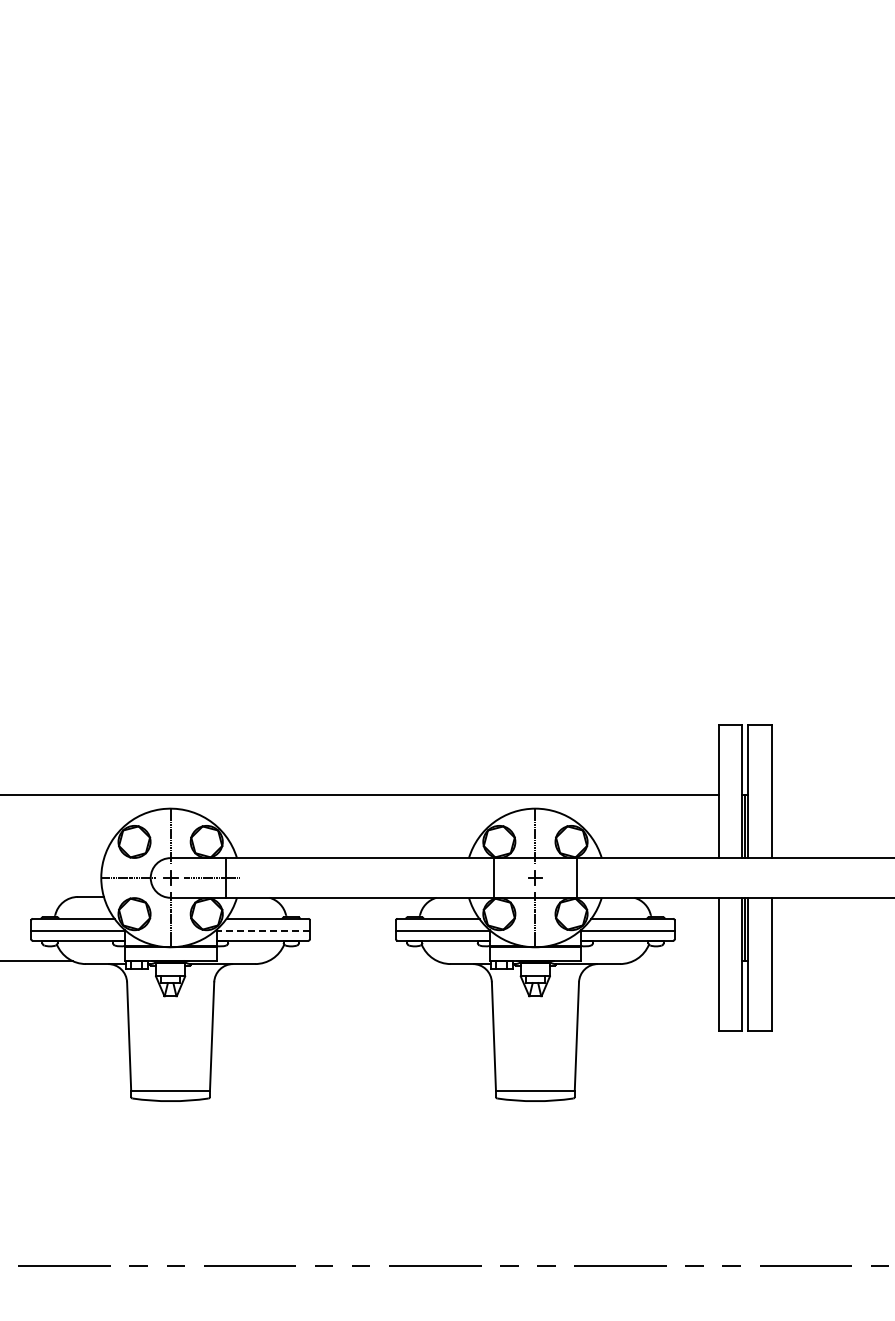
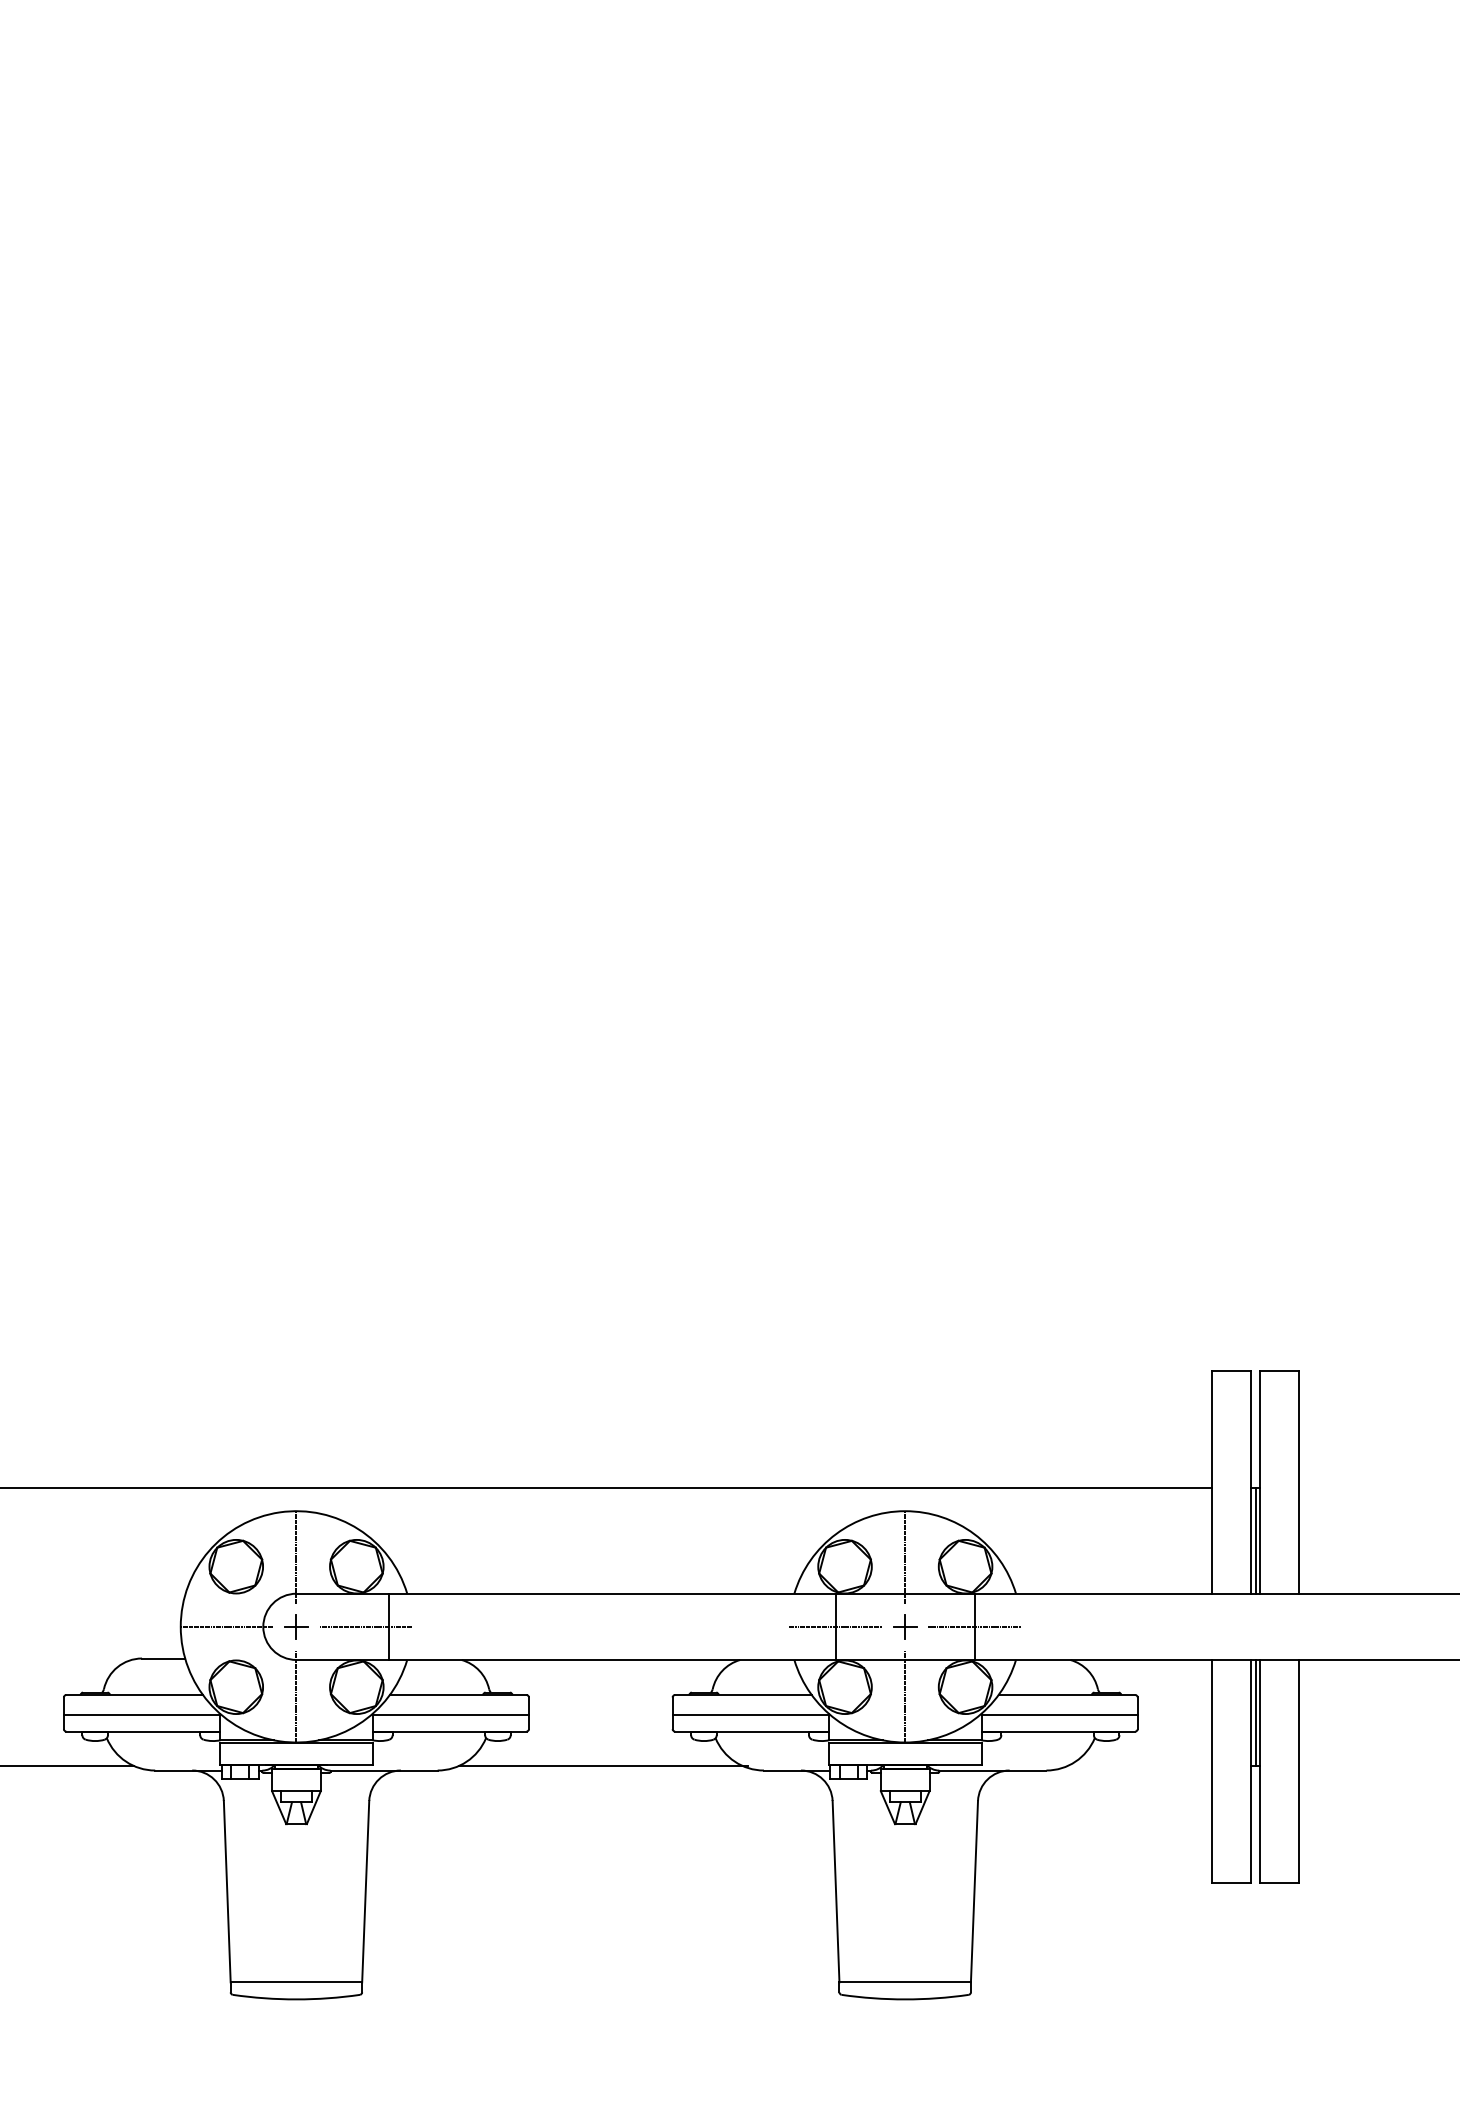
line: (493, 877) -> (835, 1626), added
line: (576, 877) -> (973, 1626), added
line: (263, 930) -> (451, 1714), dashed -> solid
line: (354, 961) -> (603, 1766), added

